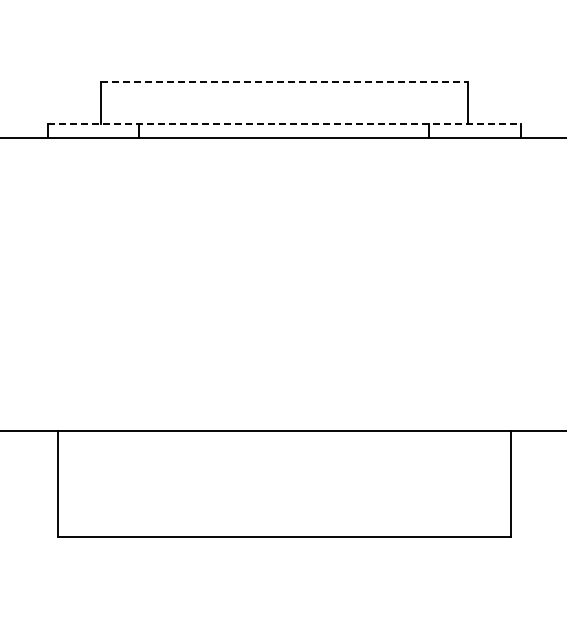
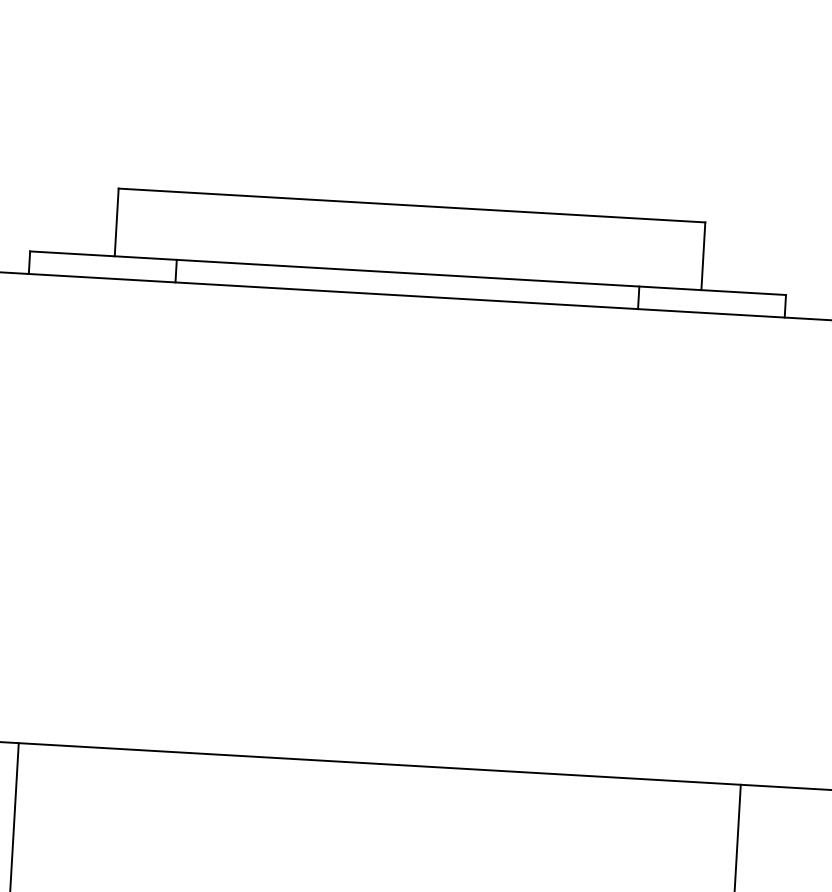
line: (284, 81) -> (412, 205), dashed -> solid
line: (284, 123) -> (408, 272), dashed -> solid

